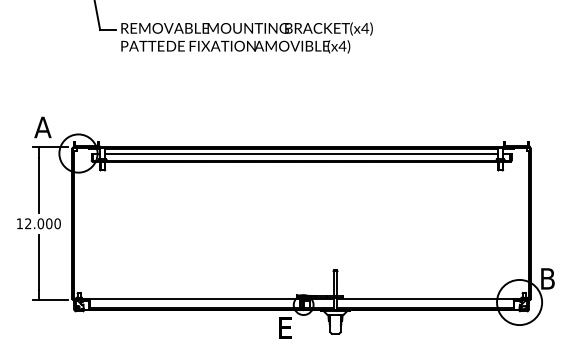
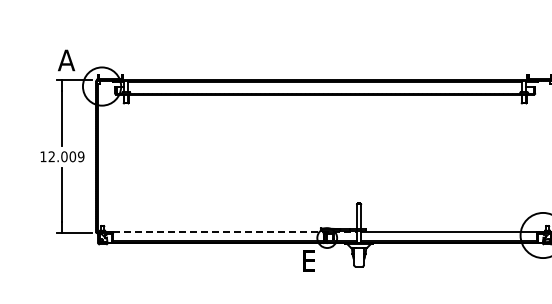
line: (301, 153) -> (325, 86), removed
text: (57, 223) -> (81, 156), 12.000 -> 12.009
line: (211, 299) -> (235, 232), solid -> dashed

